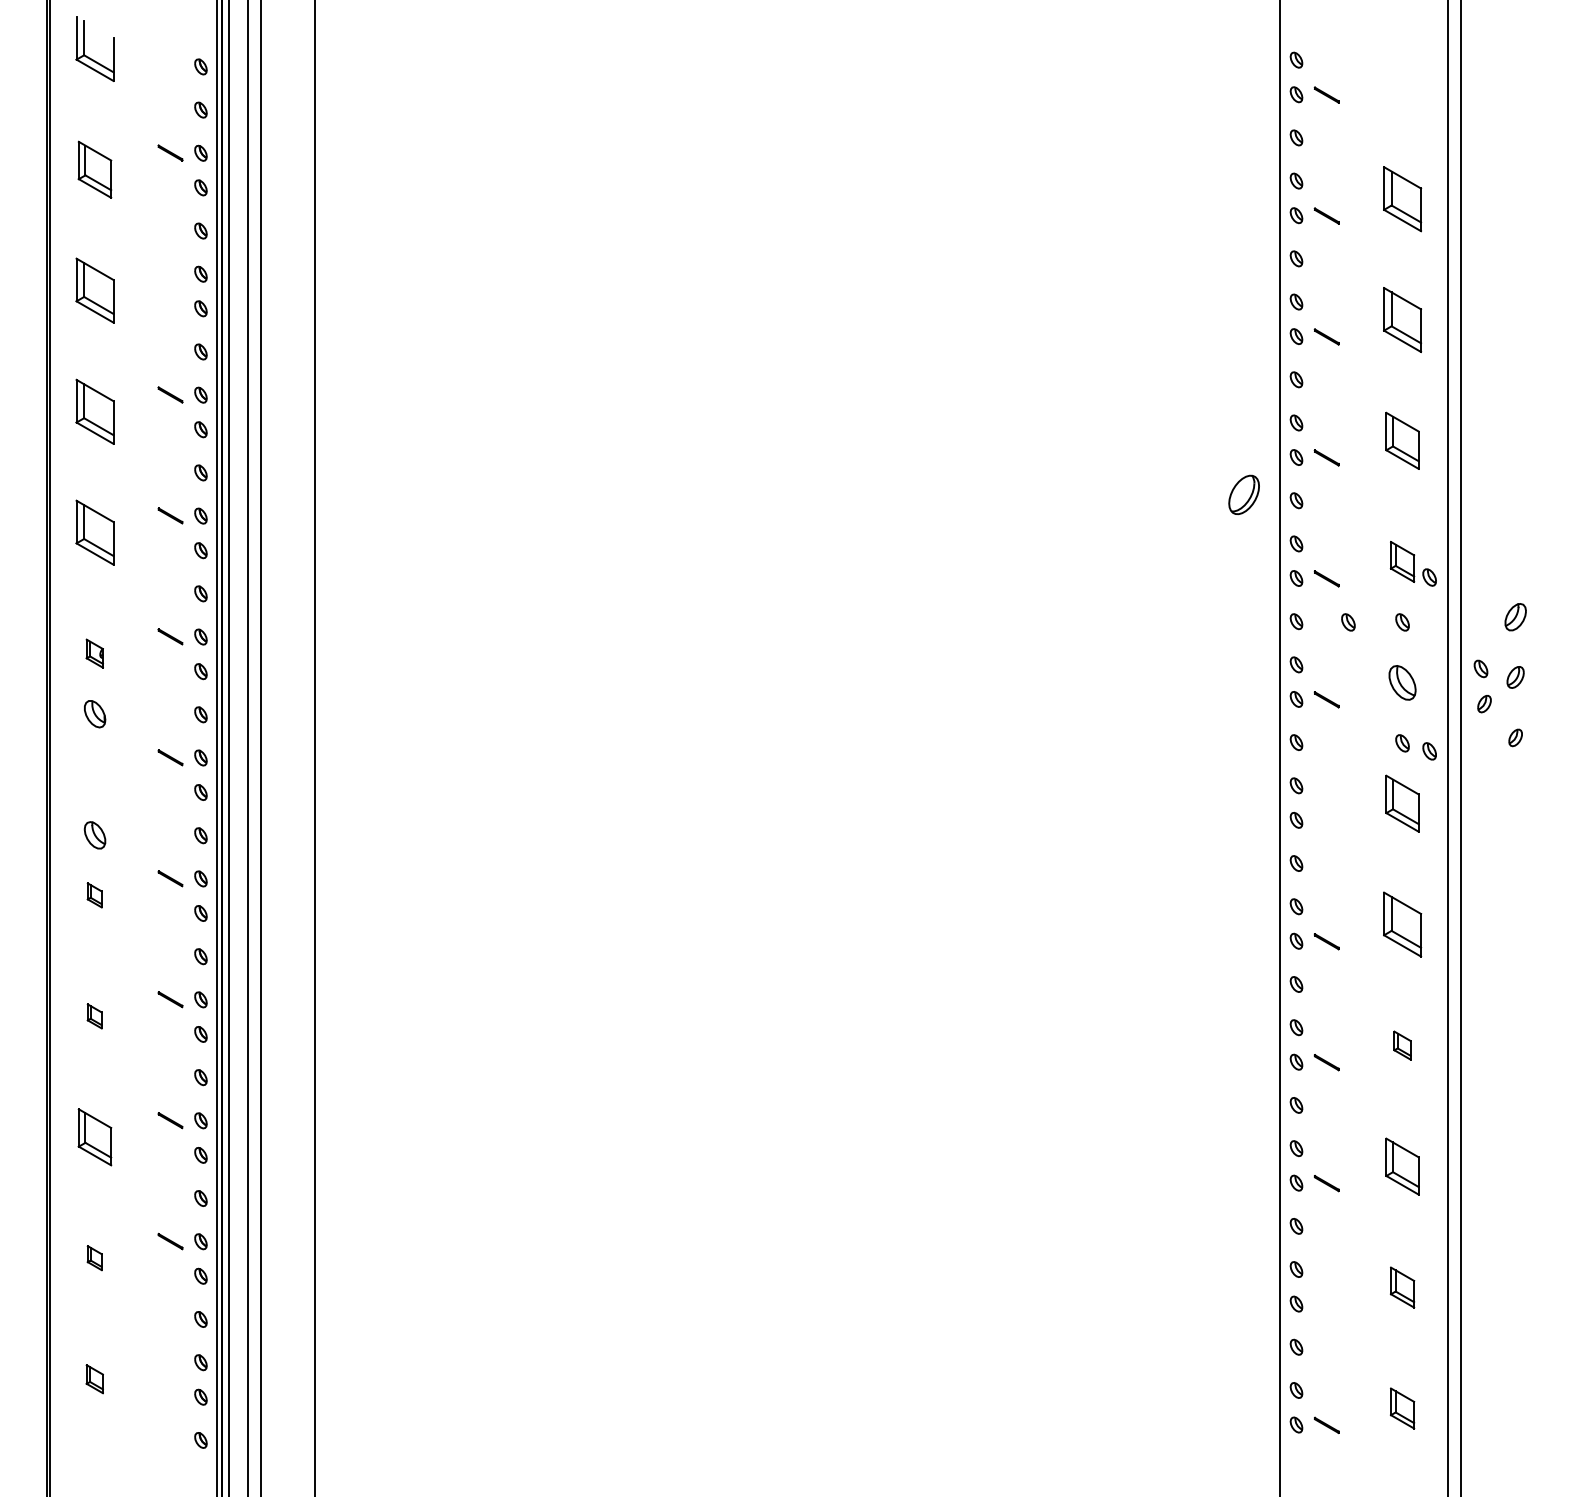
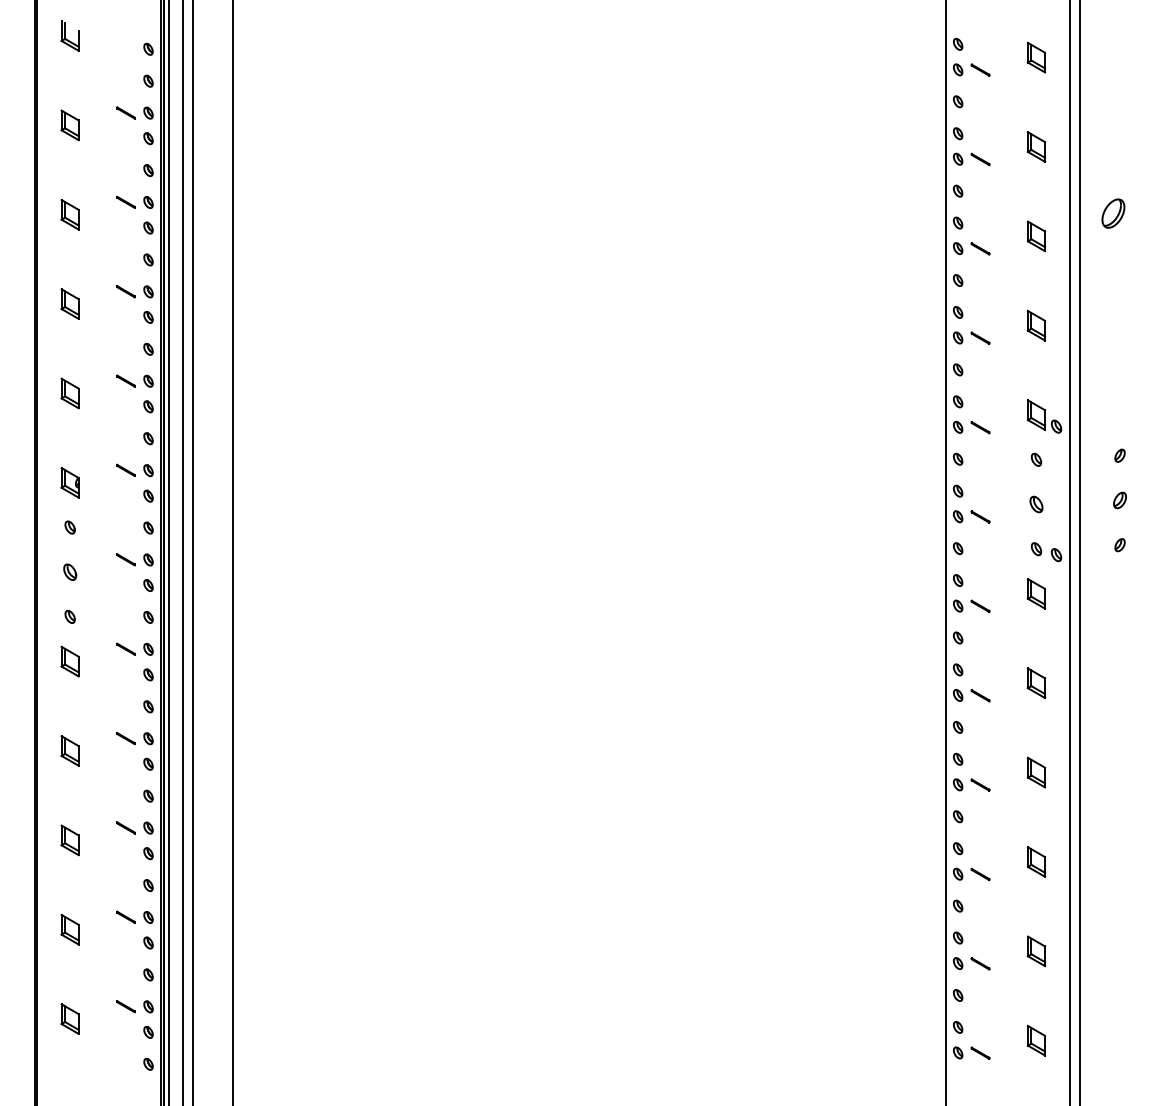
part: (94, 48) -> (69, 35), size x0.62
part: (1402, 77) -> (1036, 57), added
part: (94, 170) -> (69, 125), size x0.71
part: (1402, 198) -> (1036, 146), size x0.62
line: (169, 272) -> (125, 201), added
part: (94, 290) -> (69, 214), size x0.62
part: (1402, 320) -> (1036, 236), size x0.62
part: (94, 410) -> (69, 303), size x0.62
part: (1402, 440) -> (1036, 325), size x0.71
part: (1244, 494) -> (1113, 213), moved
part: (94, 532) -> (69, 393), size x0.62
part: (1514, 616) -> (1119, 455), size x0.62
part: (1348, 621) -> (996, 459), removed
part: (94, 653) -> (69, 482), size x1.43
part: (1481, 669) -> (1094, 494), removed
part: (1402, 682) -> (1036, 504), size x0.62
part: (1483, 704) -> (1096, 520), removed
part: (94, 713) -> (69, 527), size x0.62
part: (95, 773) -> (70, 571), added
part: (1402, 803) -> (1036, 593), size x0.71
line: (1326, 820) -> (980, 606), added
part: (94, 834) -> (69, 616), size x0.62
part: (94, 895) -> (69, 661), size x1.67
part: (1402, 925) -> (1036, 683), size x0.62
part: (94, 1015) -> (69, 750), size x1.67
part: (1402, 1045) -> (1036, 772), size x1.43
part: (94, 1137) -> (69, 840), size x0.71
part: (1402, 1165) -> (1036, 861), size x0.71
part: (94, 1257) -> (69, 929), size x1.67
line: (1326, 1303) -> (980, 963), added
line: (169, 1362) -> (125, 1006), added
part: (94, 1378) -> (69, 1018), size x1.43

